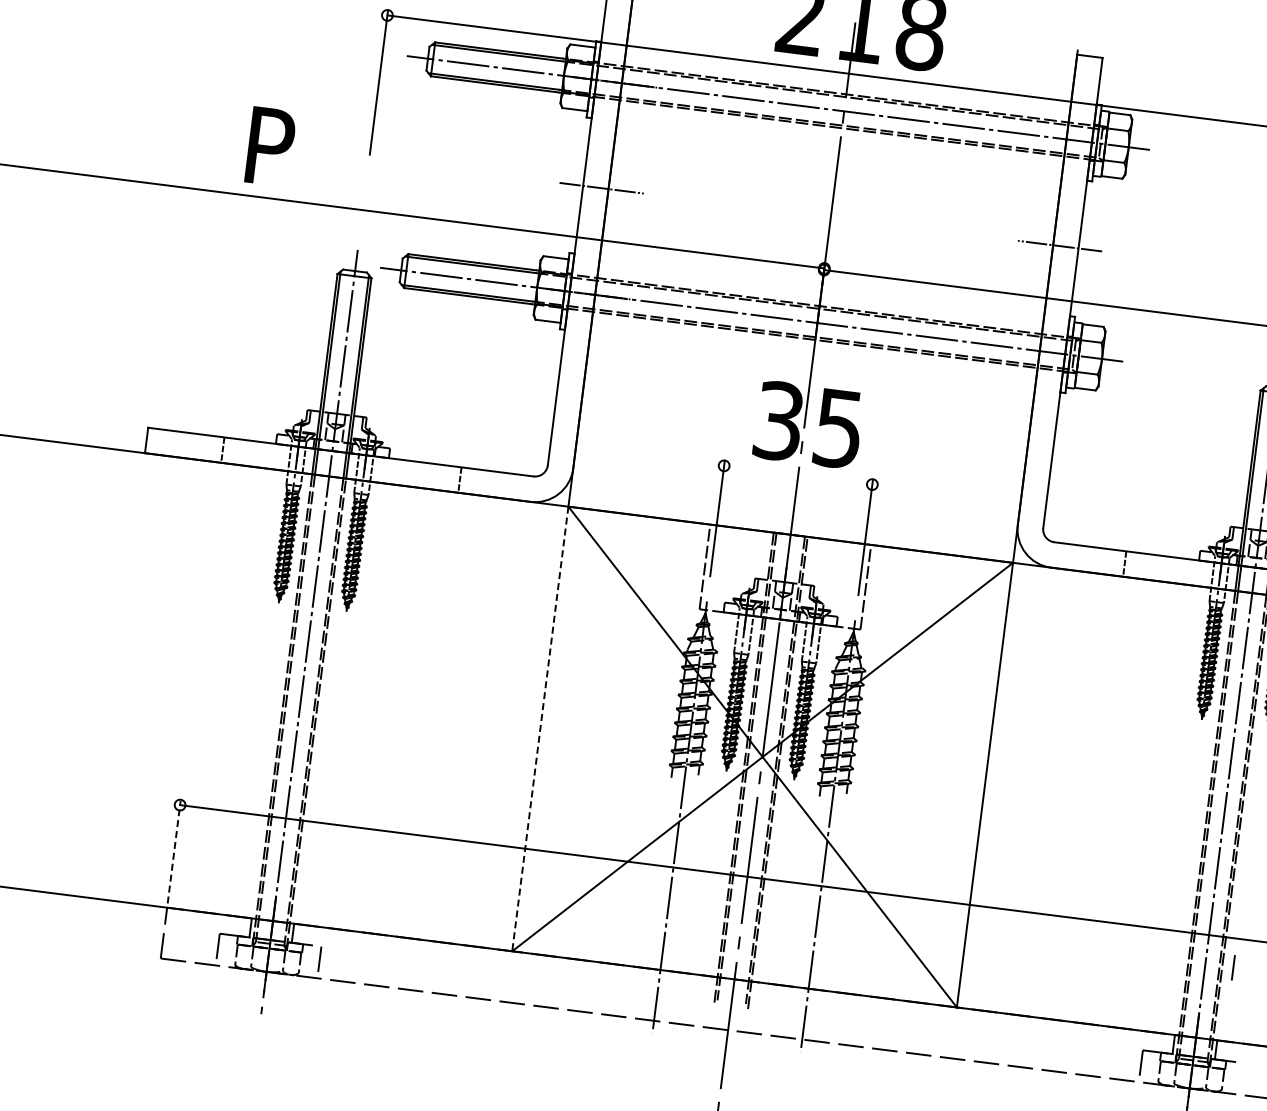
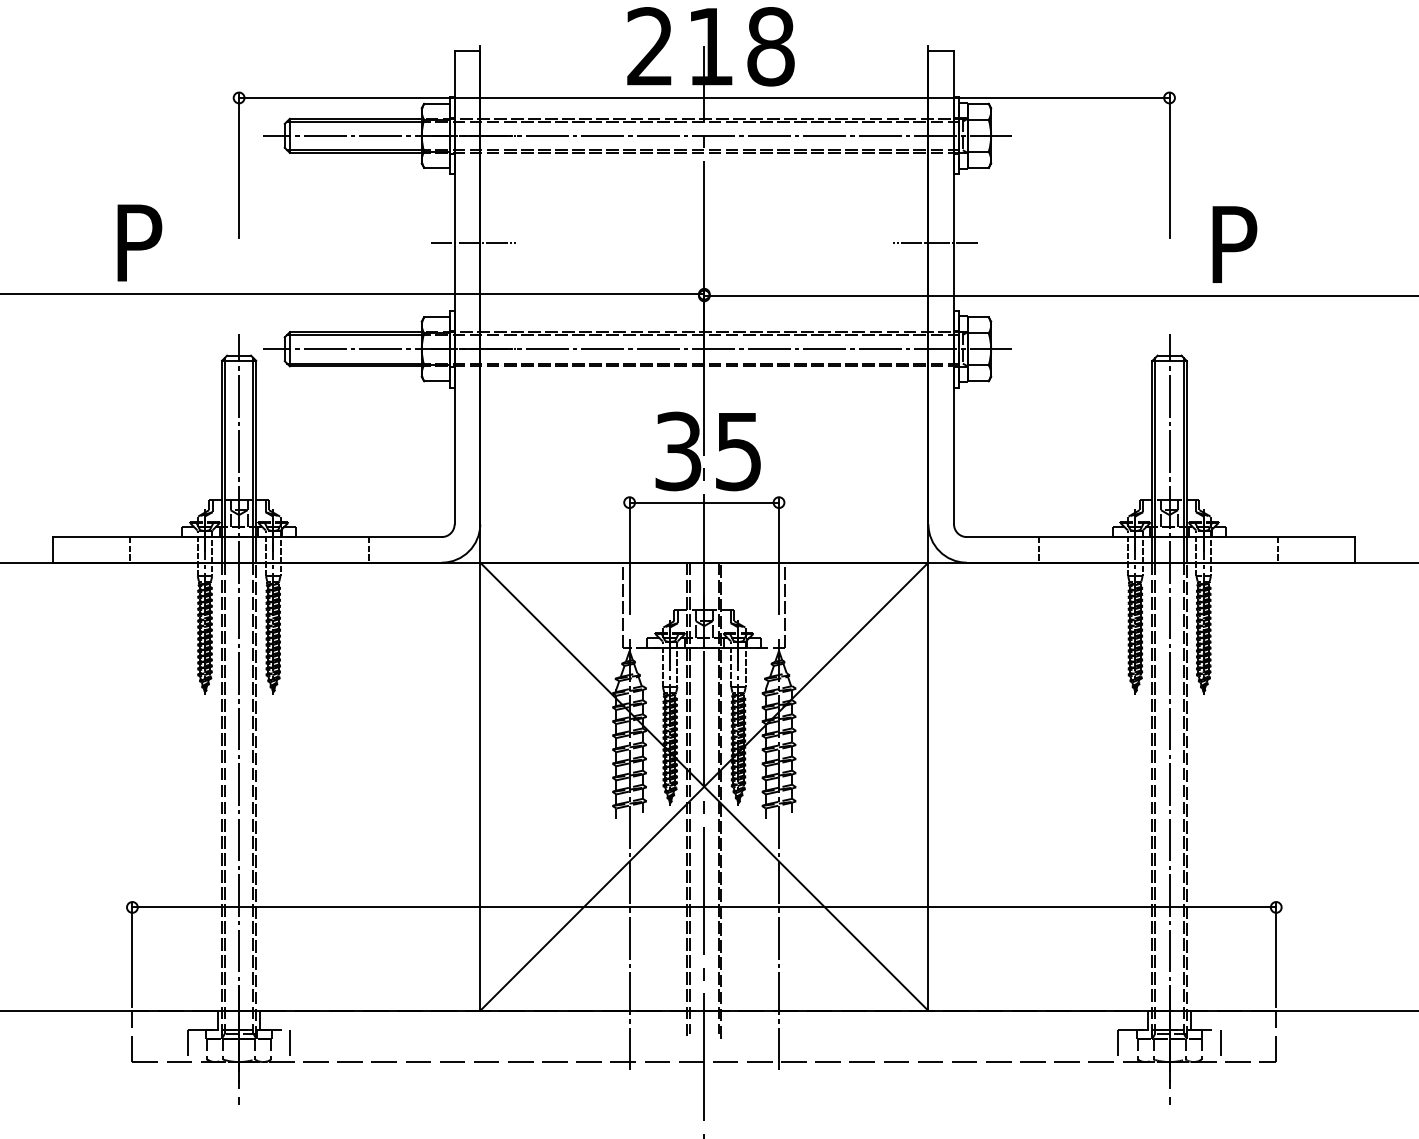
line: (798, 475) -> (704, 502), added
line: (540, 729) -> (480, 787), dashed -> solid
line: (174, 851) -> (132, 954), dashed -> solid
line: (1233, 967) -> (1220, 1042), moved

